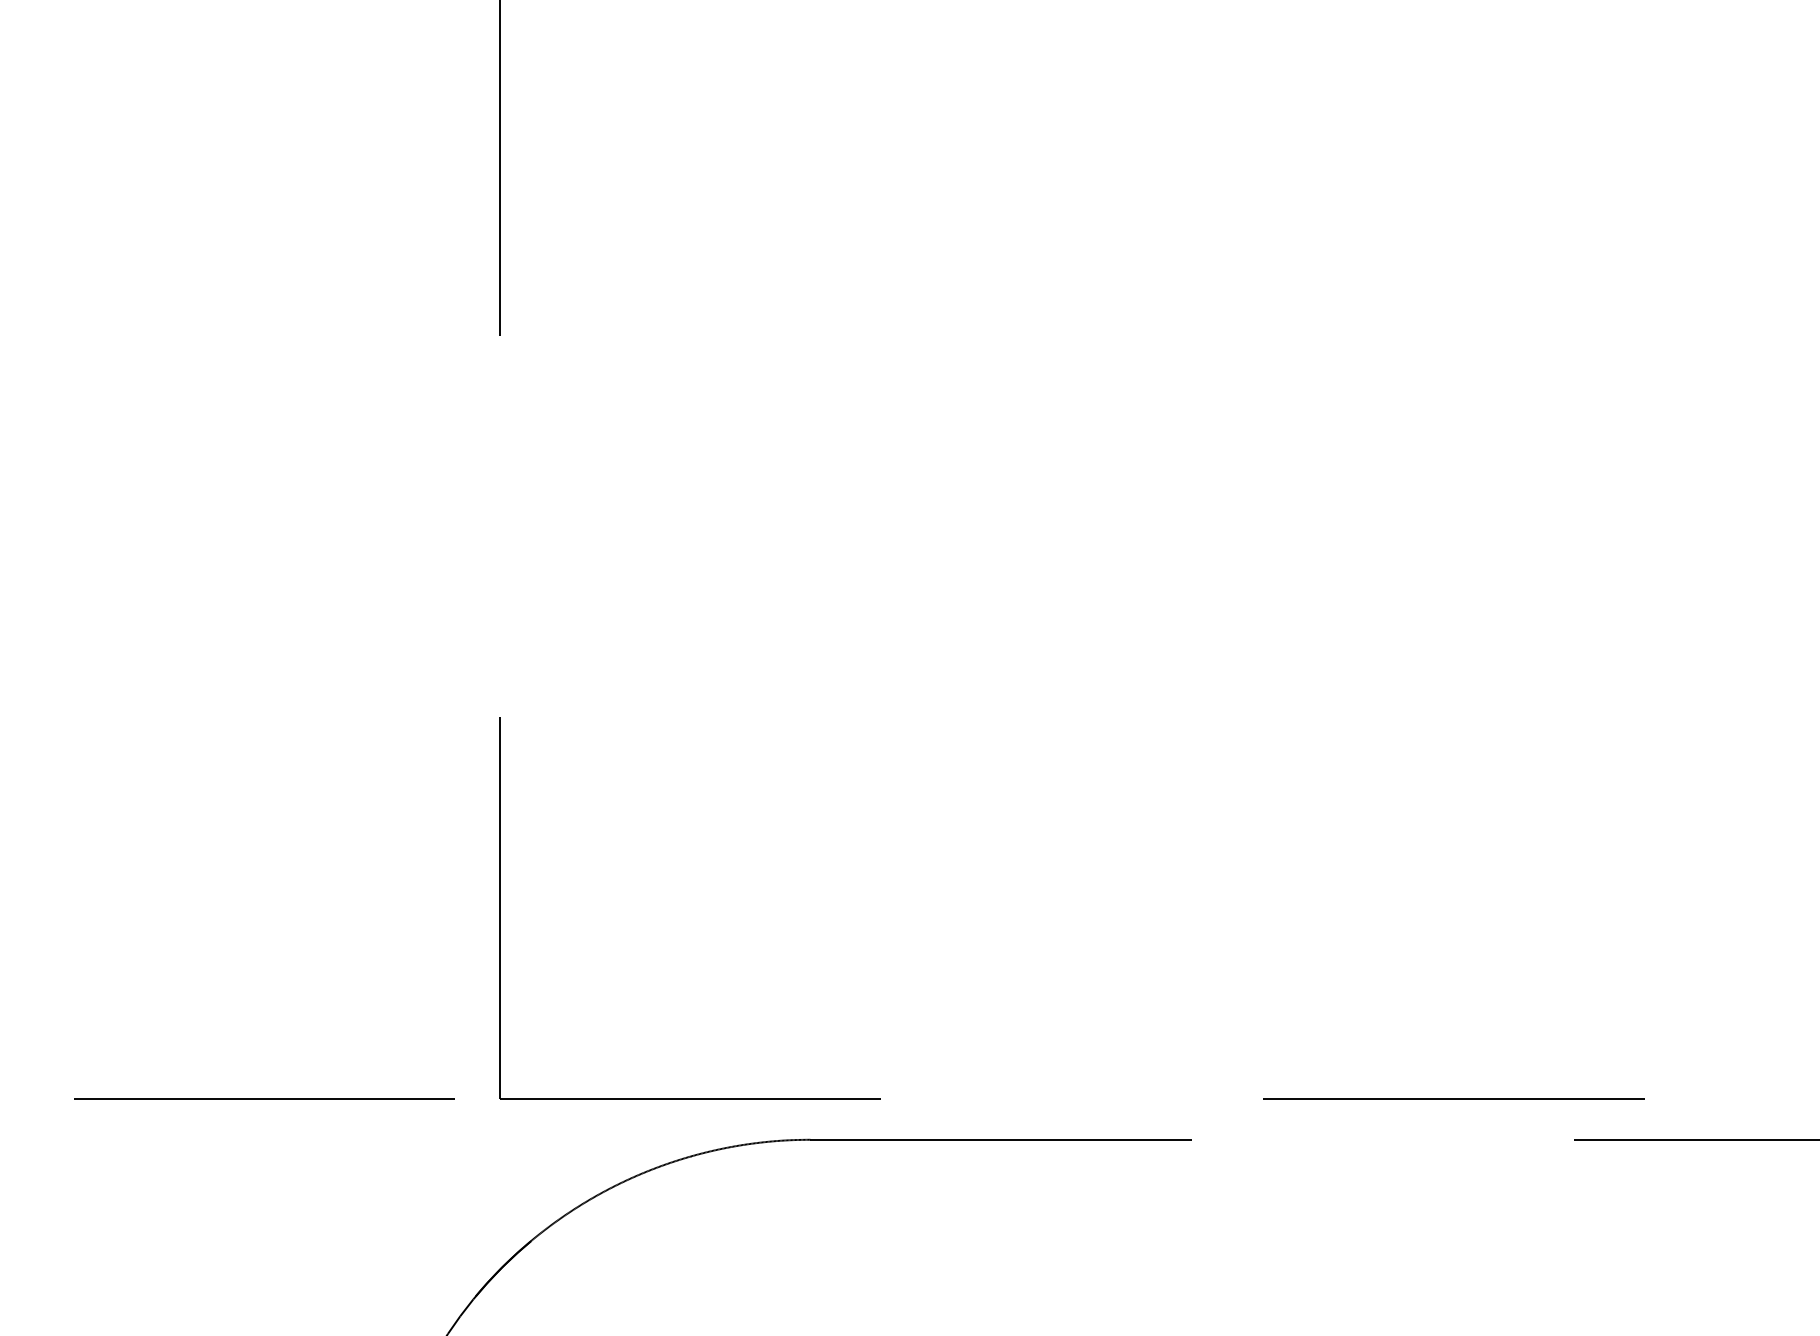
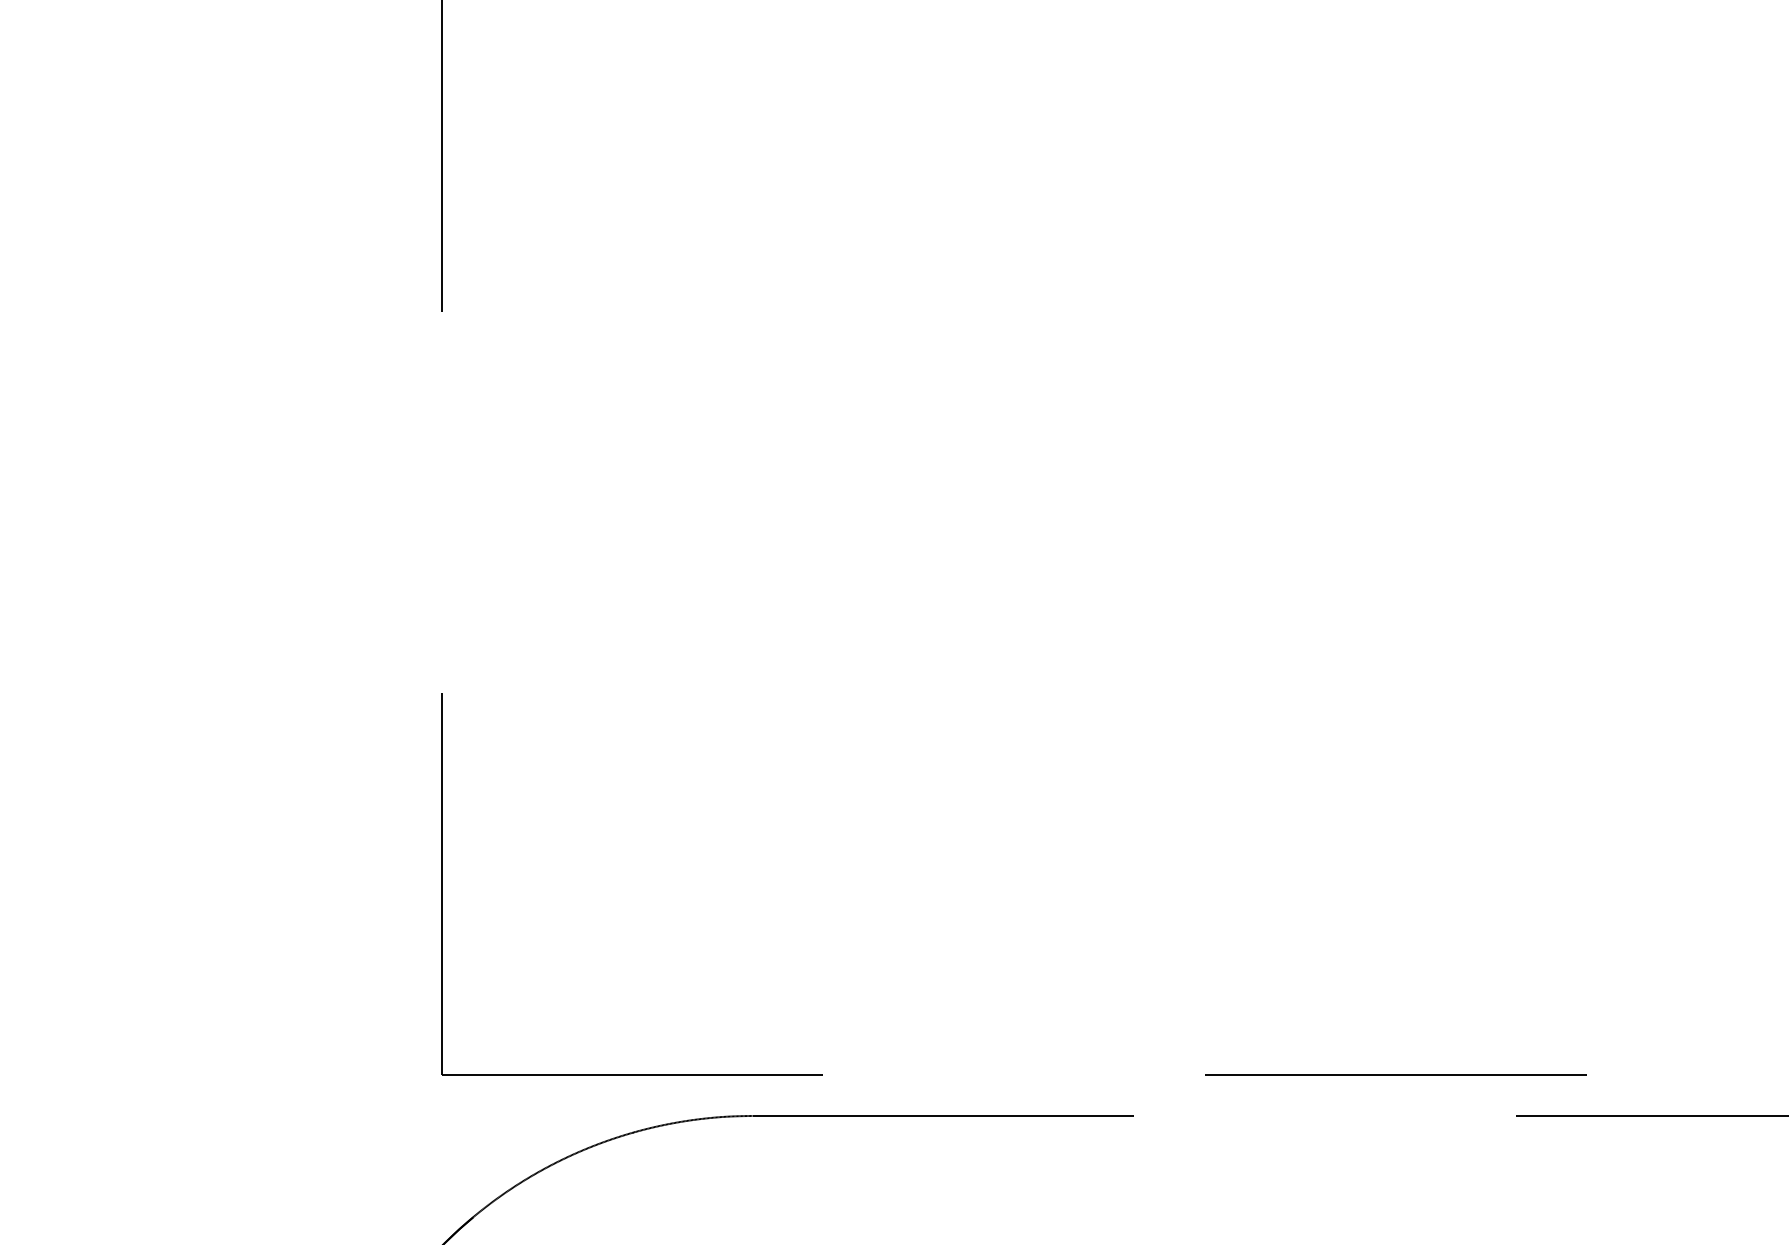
line: (264, 1098) -> (206, 1074), removed

